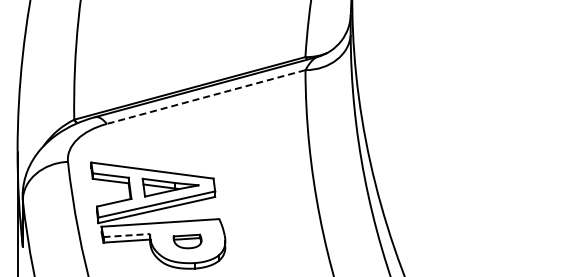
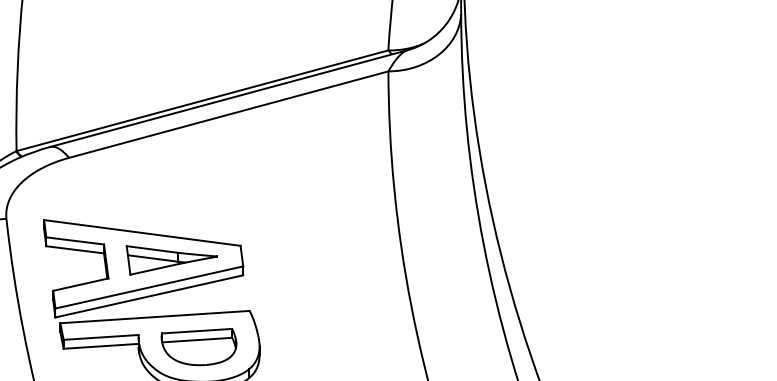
line: (206, 97) -> (229, 115), dashed -> solid
line: (127, 235) -> (102, 337), dashed -> solid
part: (187, 241) -> (198, 346), size x1.67

